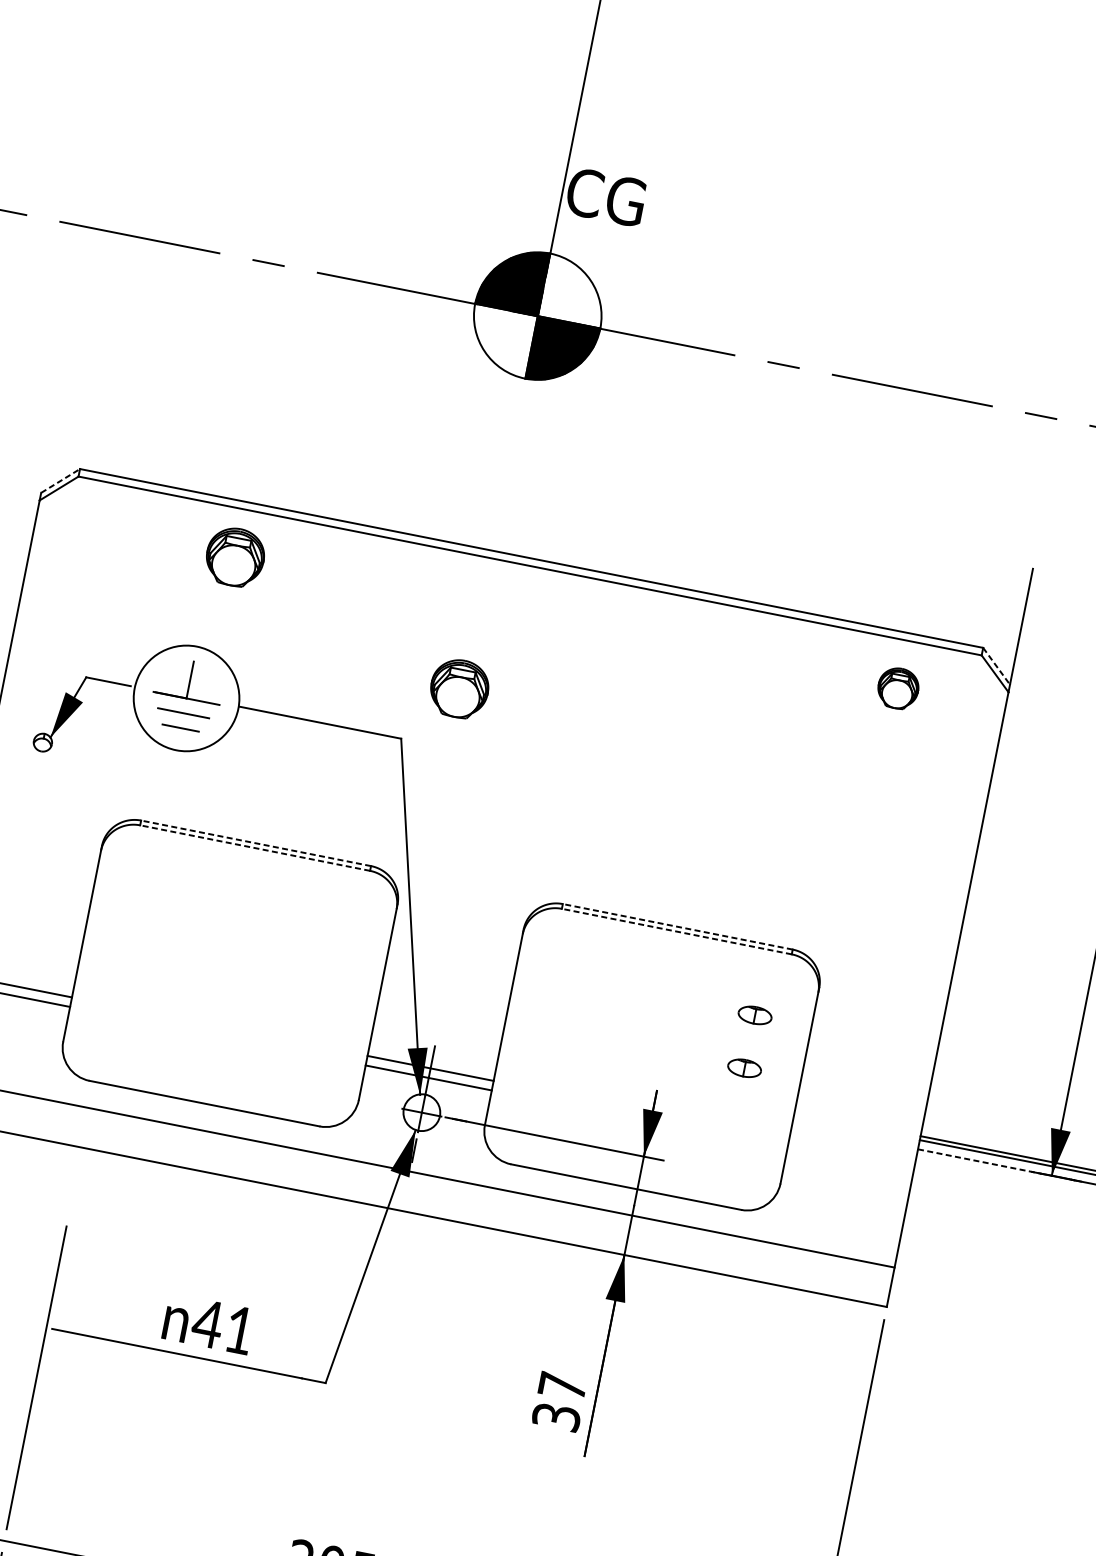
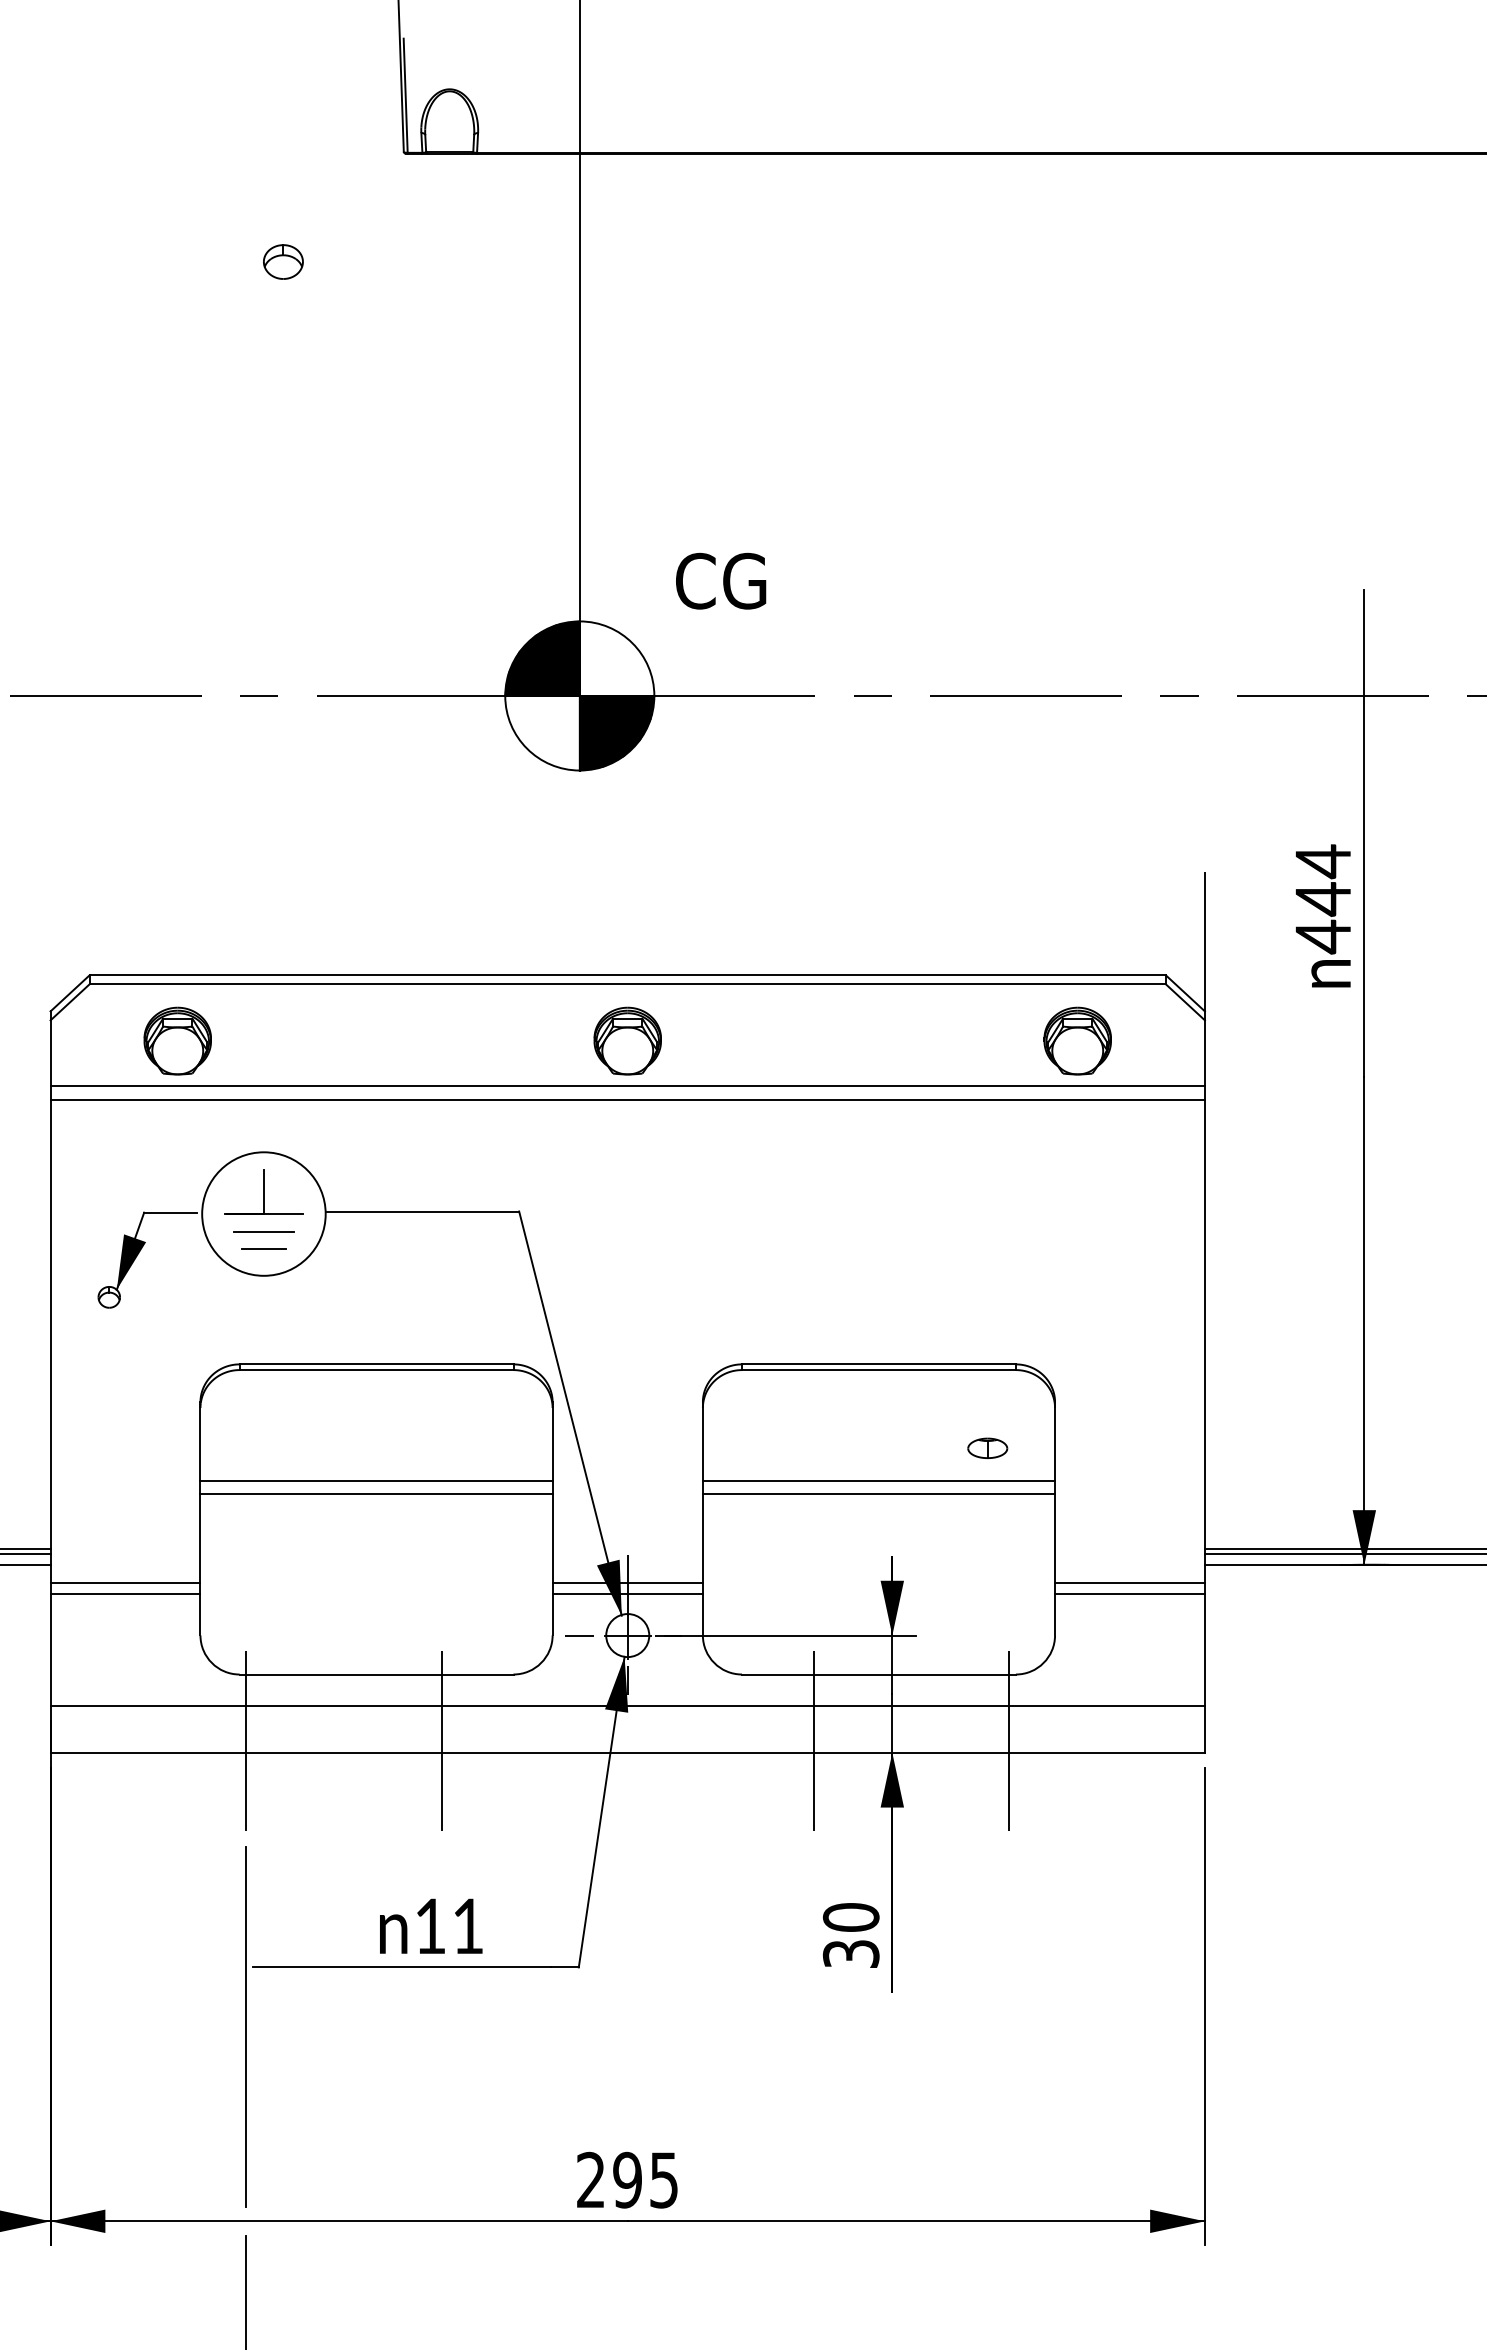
text: (606, 196) -> (721, 580), moved
line: (60, 481) -> (70, 993), dashed -> solid
part: (235, 556) -> (177, 1040), moved
line: (513, 650) -> (627, 1085), added
line: (510, 663) -> (627, 1100), added
line: (996, 666) -> (1185, 993), dashed -> solid
part: (898, 687) -> (1077, 1040), size x1.43
part: (459, 688) -> (627, 1040), moved
line: (256, 843) -> (376, 1364), dashed -> solid
line: (255, 848) -> (376, 1370), dashed -> solid
line: (677, 926) -> (878, 1364), dashed -> solid
line: (676, 931) -> (878, 1370), dashed -> solid
line: (236, 940) -> (376, 1480), added
line: (234, 952) -> (376, 1494), added
line: (658, 1024) -> (878, 1480), added
line: (655, 1035) -> (878, 1494), added
part: (744, 1067) -> (987, 1510), removed
line: (381, 1104) -> (579, 1635), added
line: (84, 1138) -> (246, 1741), added
line: (851, 1151) -> (1129, 1582), added
line: (849, 1161) -> (1129, 1594), added
line: (979, 1161) -> (1278, 1564), dashed -> solid
line: (247, 1170) -> (441, 1741), added
line: (560, 1232) -> (813, 1741), added
line: (724, 1265) -> (1009, 1741), added
text: (207, 1323) -> (429, 1925), 41 -> 11
text: (561, 1386) -> (850, 1917), 37 -> 30

